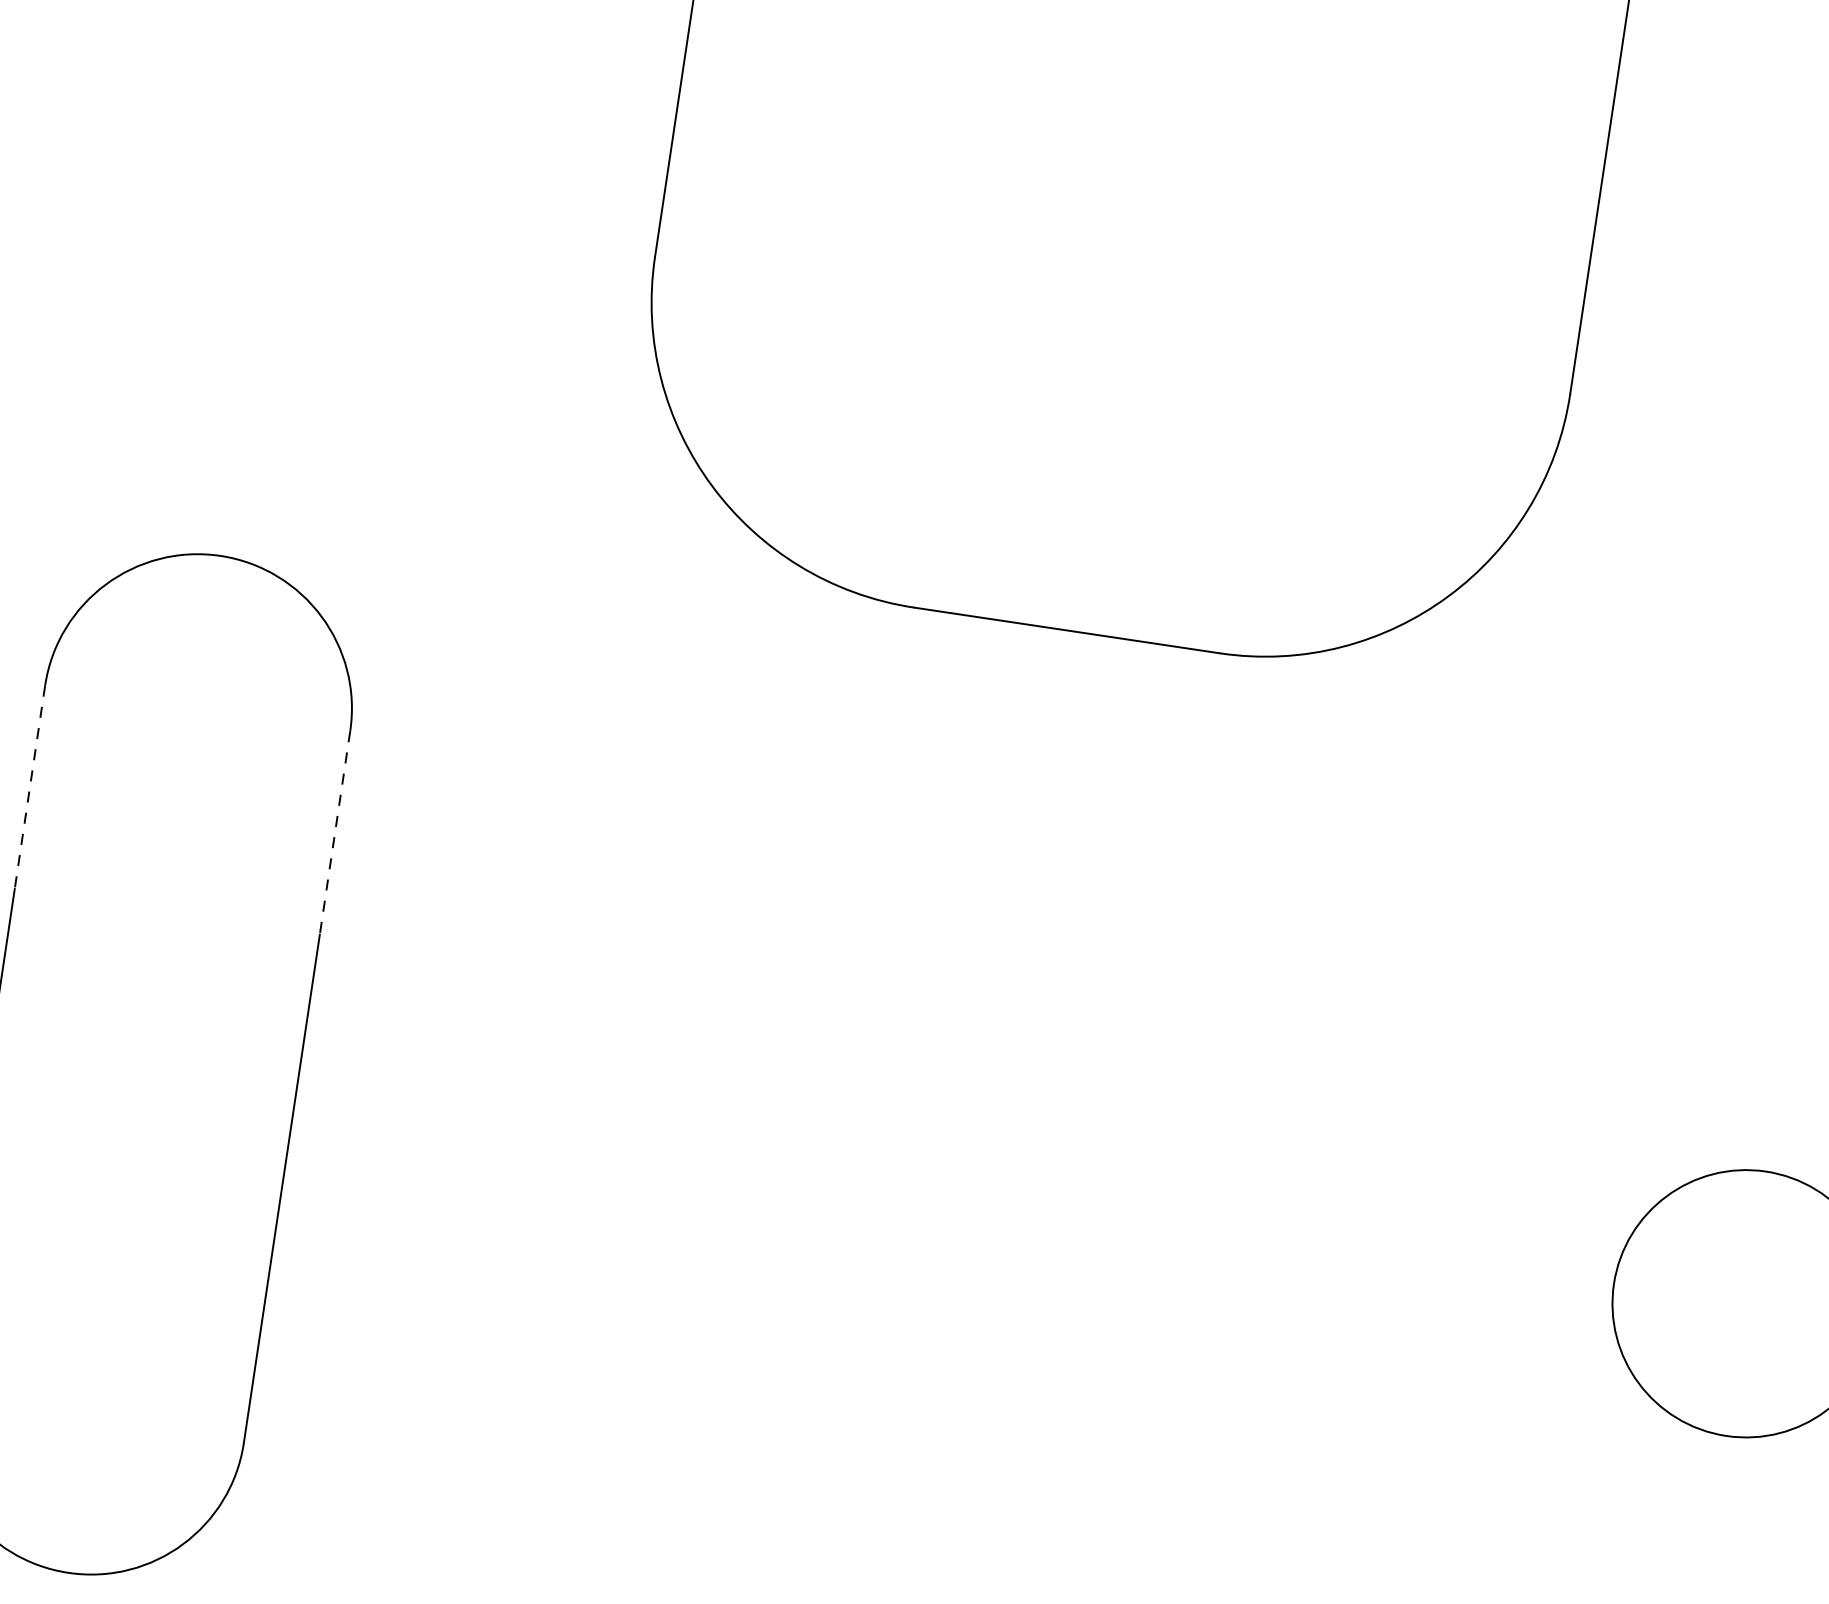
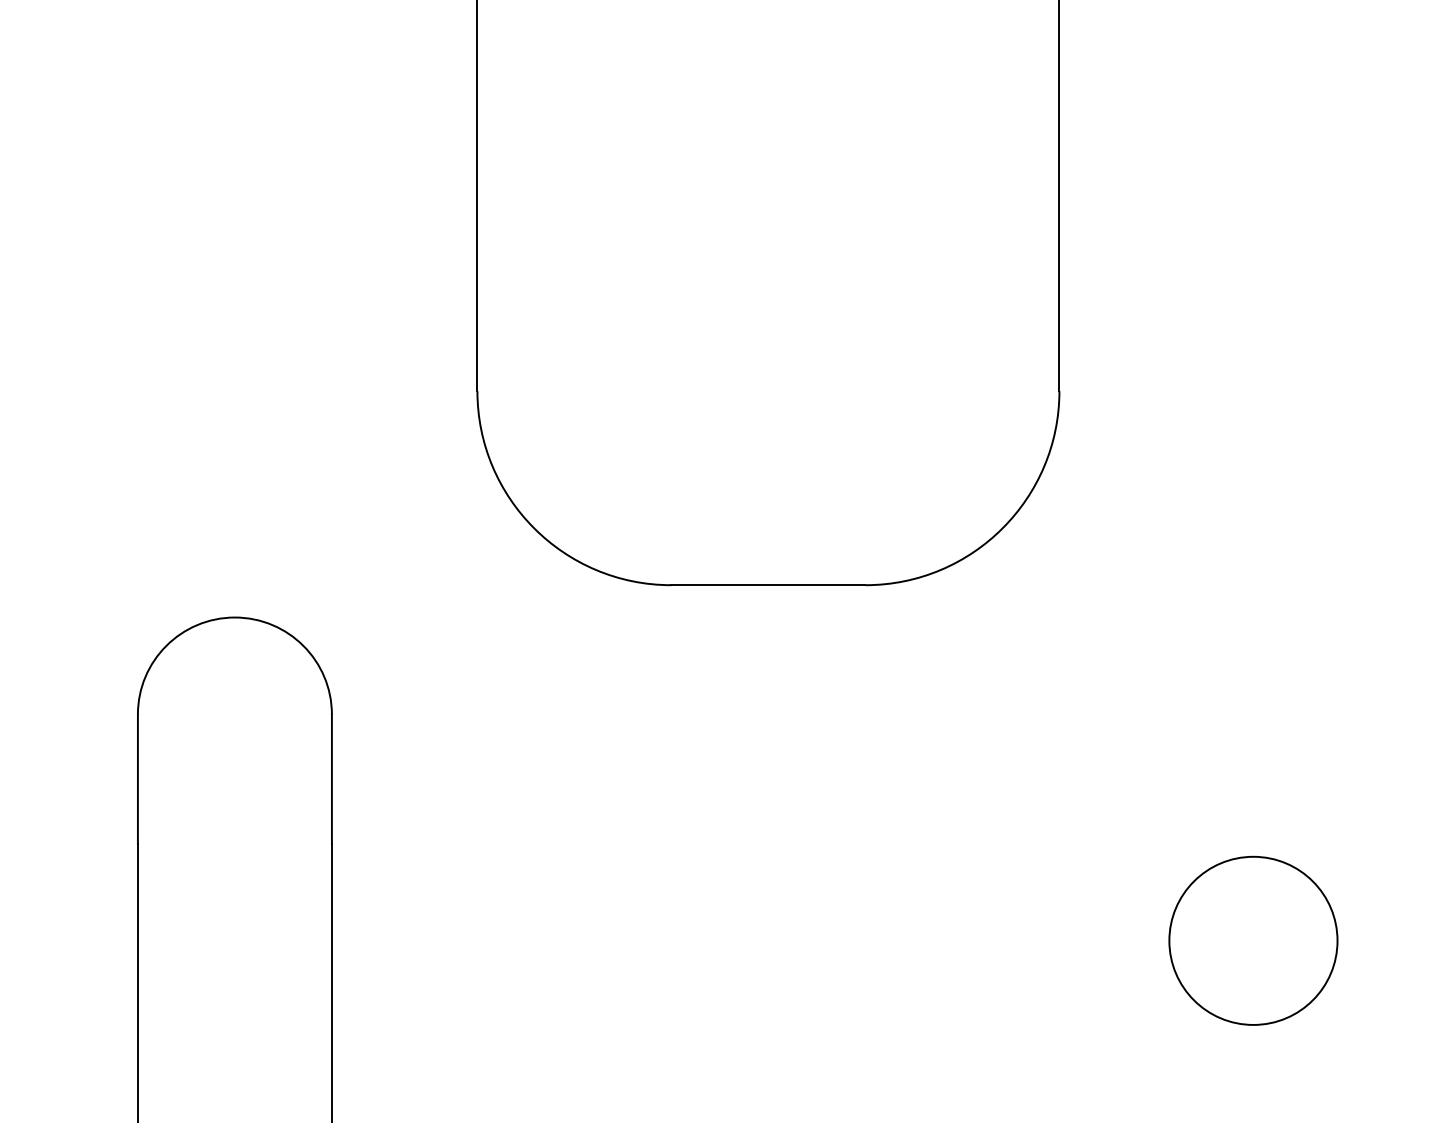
line: (29, 787) -> (137, 779), dashed -> solid
line: (334, 833) -> (331, 779), dashed -> solid

